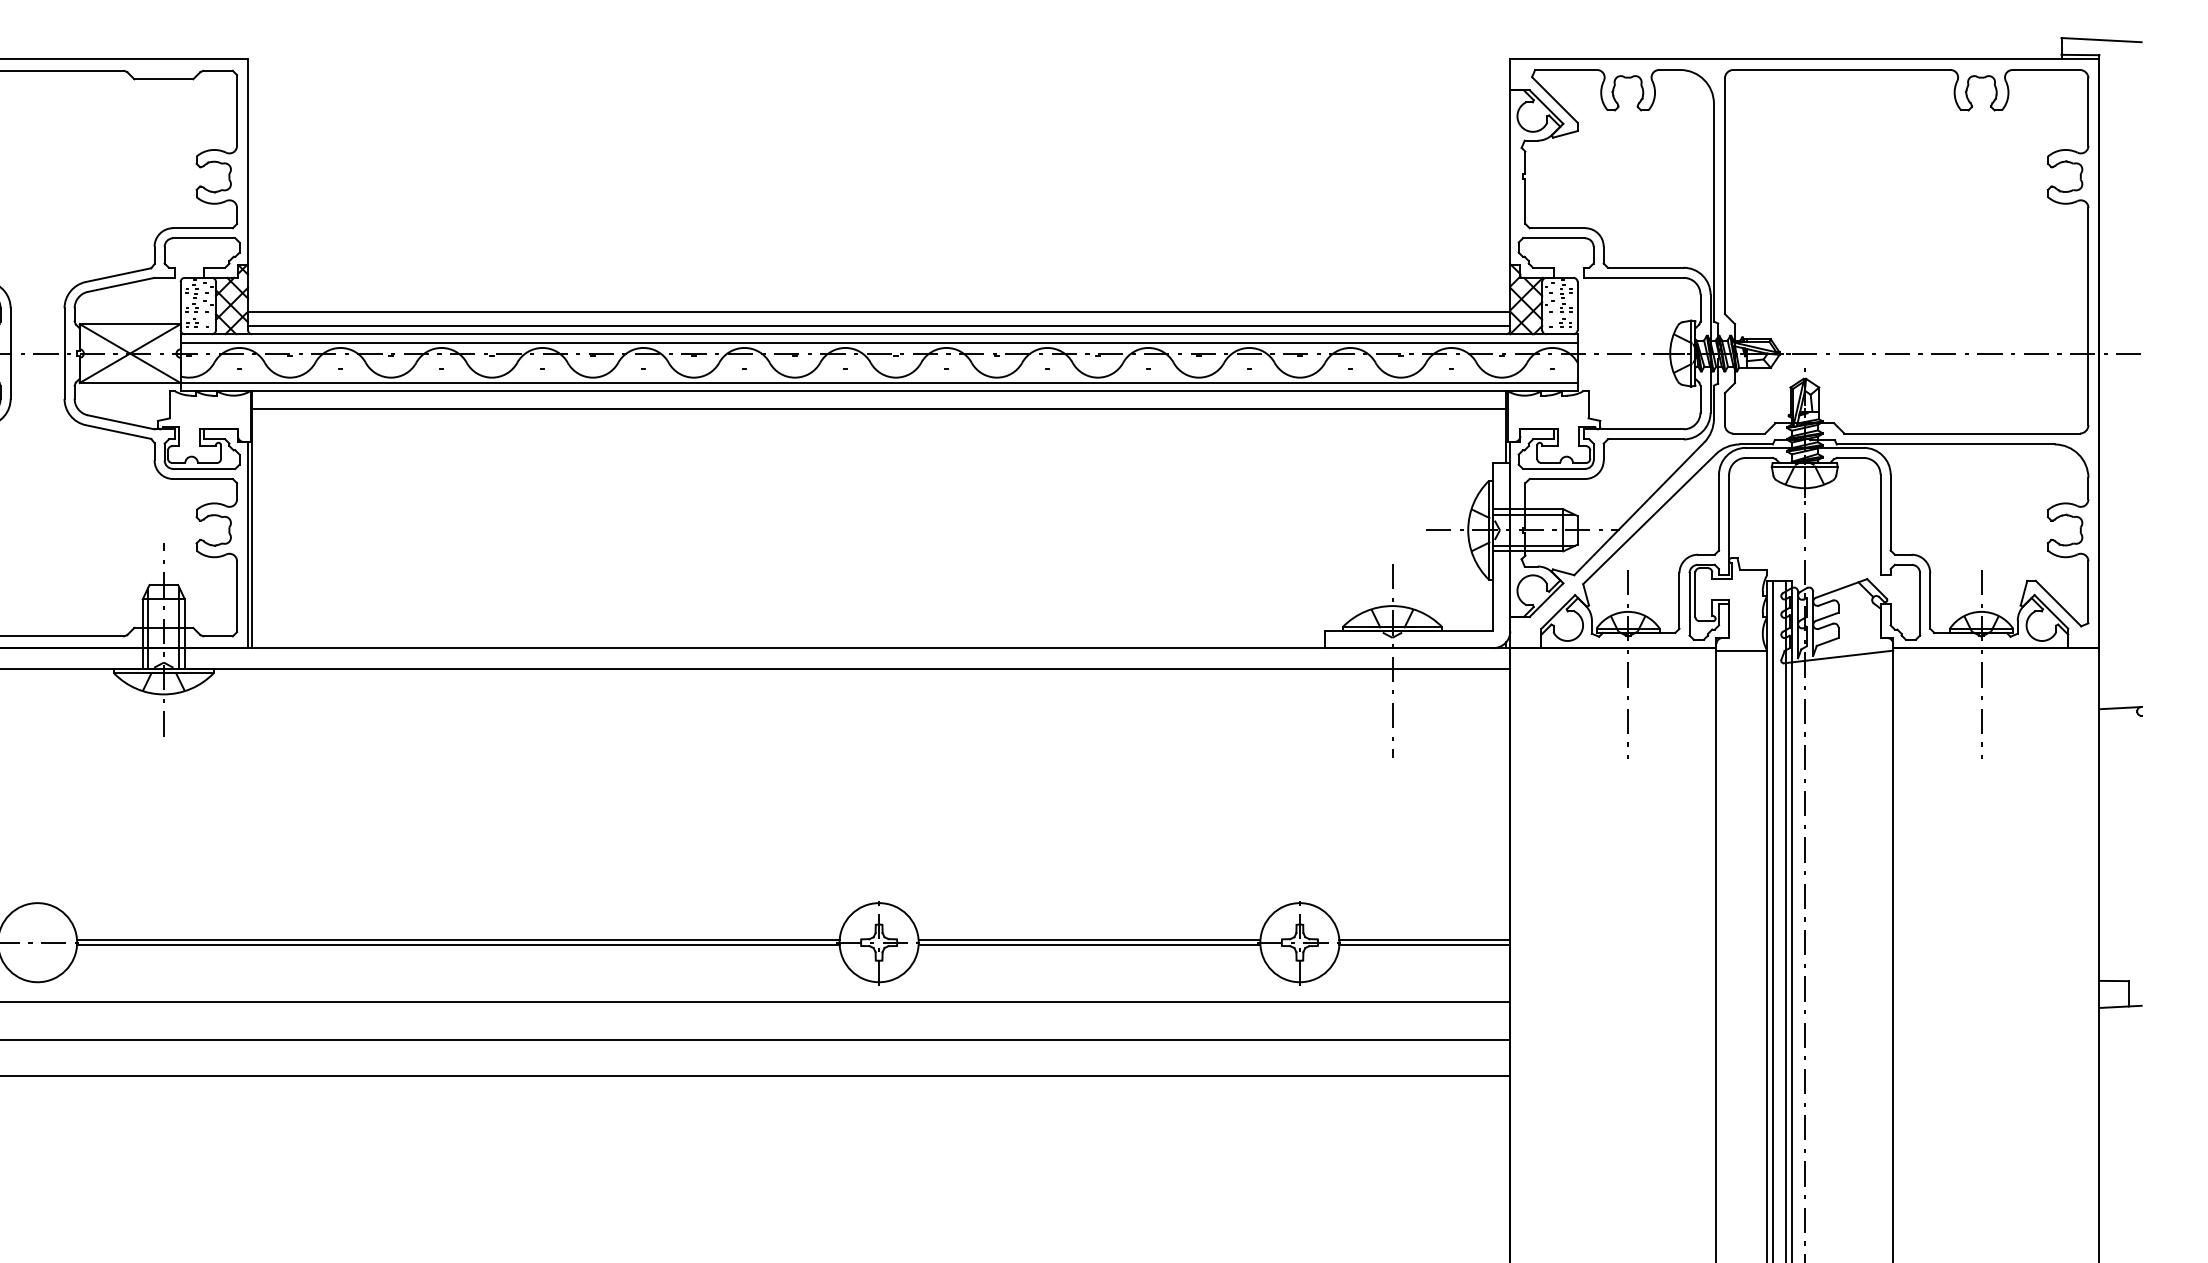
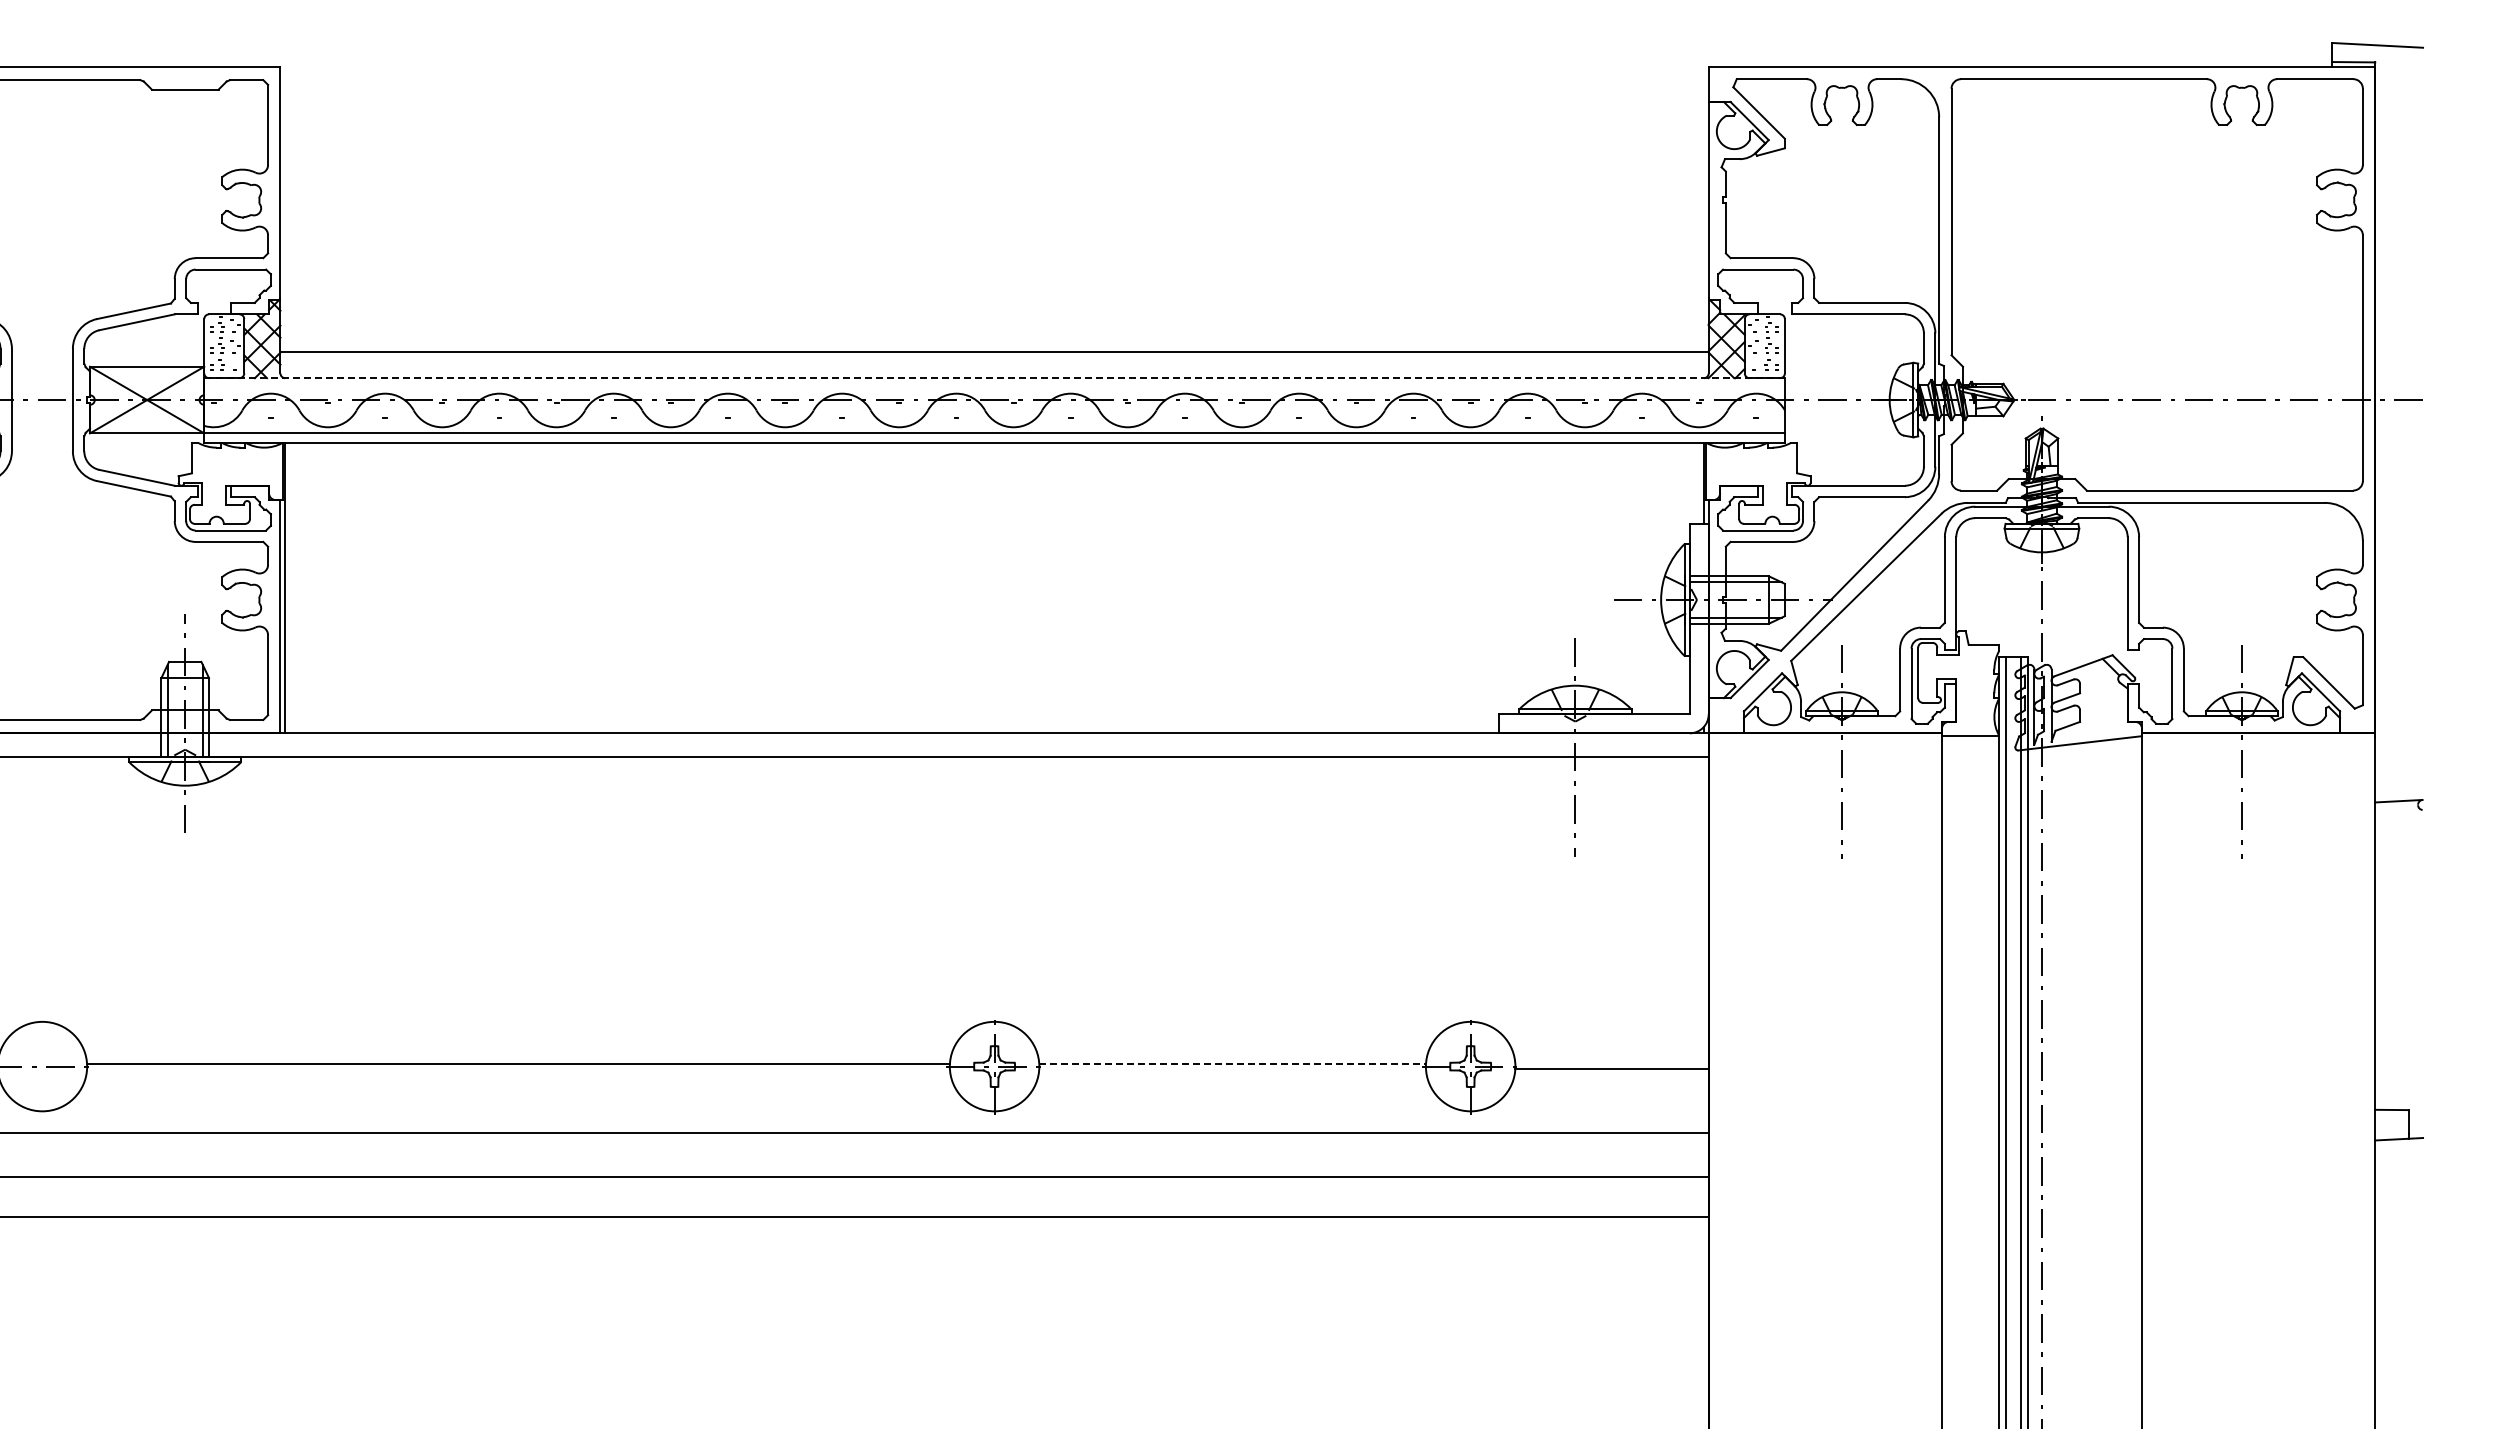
line: (879, 325) -> (994, 368), removed
line: (879, 334) -> (994, 378), solid -> dashed
line: (879, 342) -> (994, 387), removed
line: (879, 408) -> (994, 462), removed
line: (1090, 939) -> (1233, 1063), solid -> dashed
line: (1424, 939) -> (1611, 1063), removed
line: (458, 945) -> (518, 1069), removed
line: (1089, 945) -> (1232, 1069), removed

